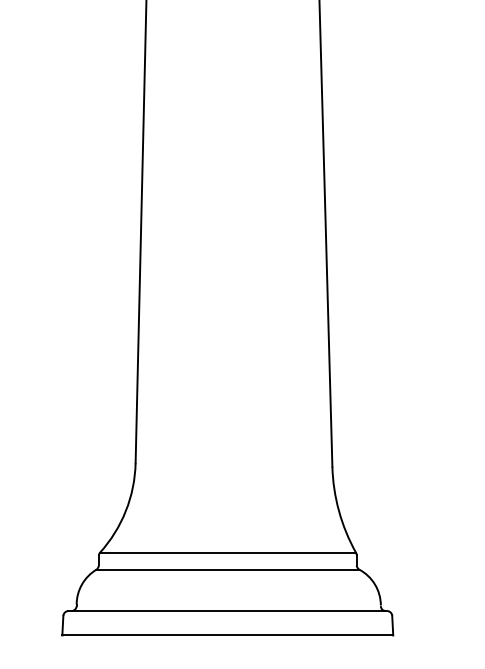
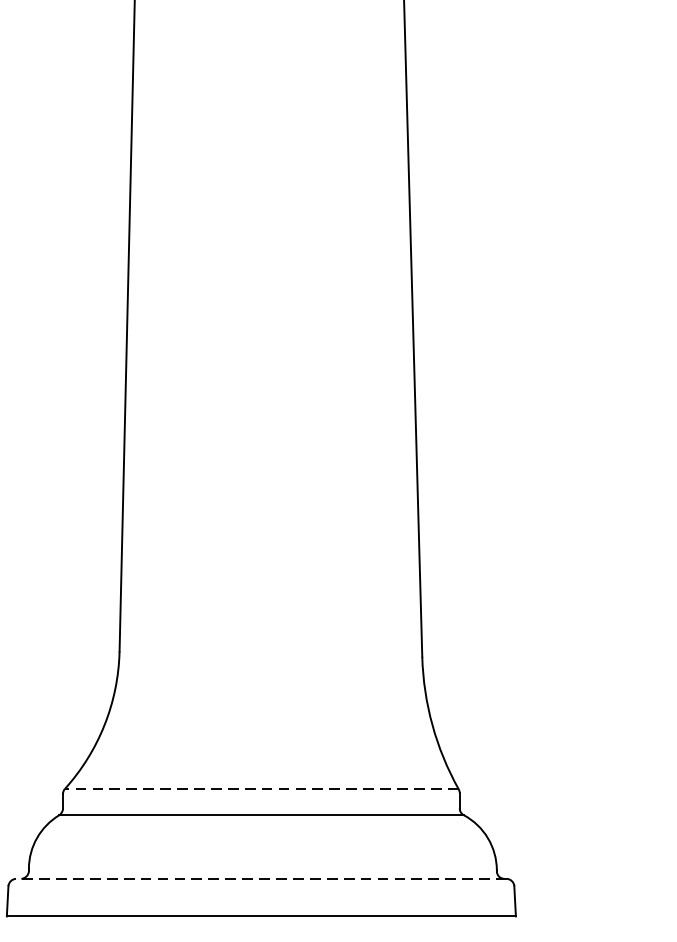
line: (228, 552) -> (262, 788), solid -> dashed
line: (227, 611) -> (260, 879), solid -> dashed

